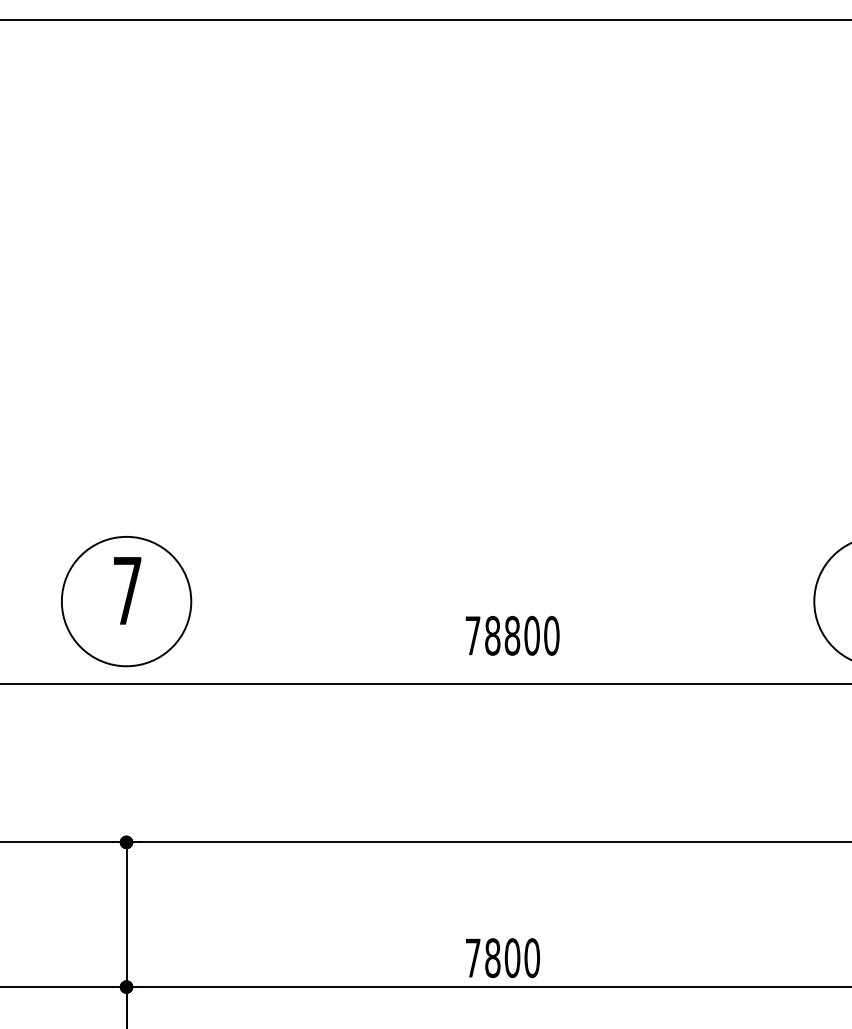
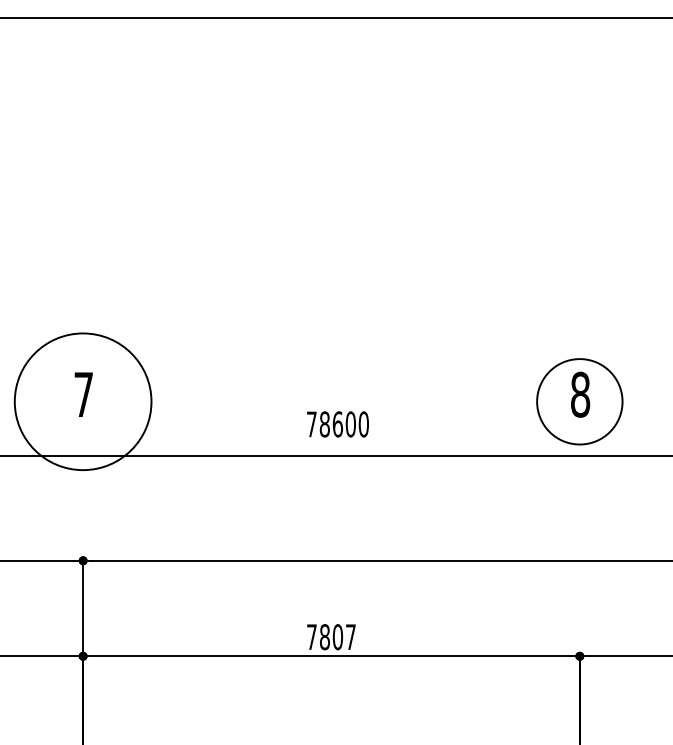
circle: (125, 601) -> (82, 401), size x1.6
text: (511, 635) -> (337, 424), 78800 -> 78600
text: (531, 958) -> (350, 637), 7800 -> 7807

